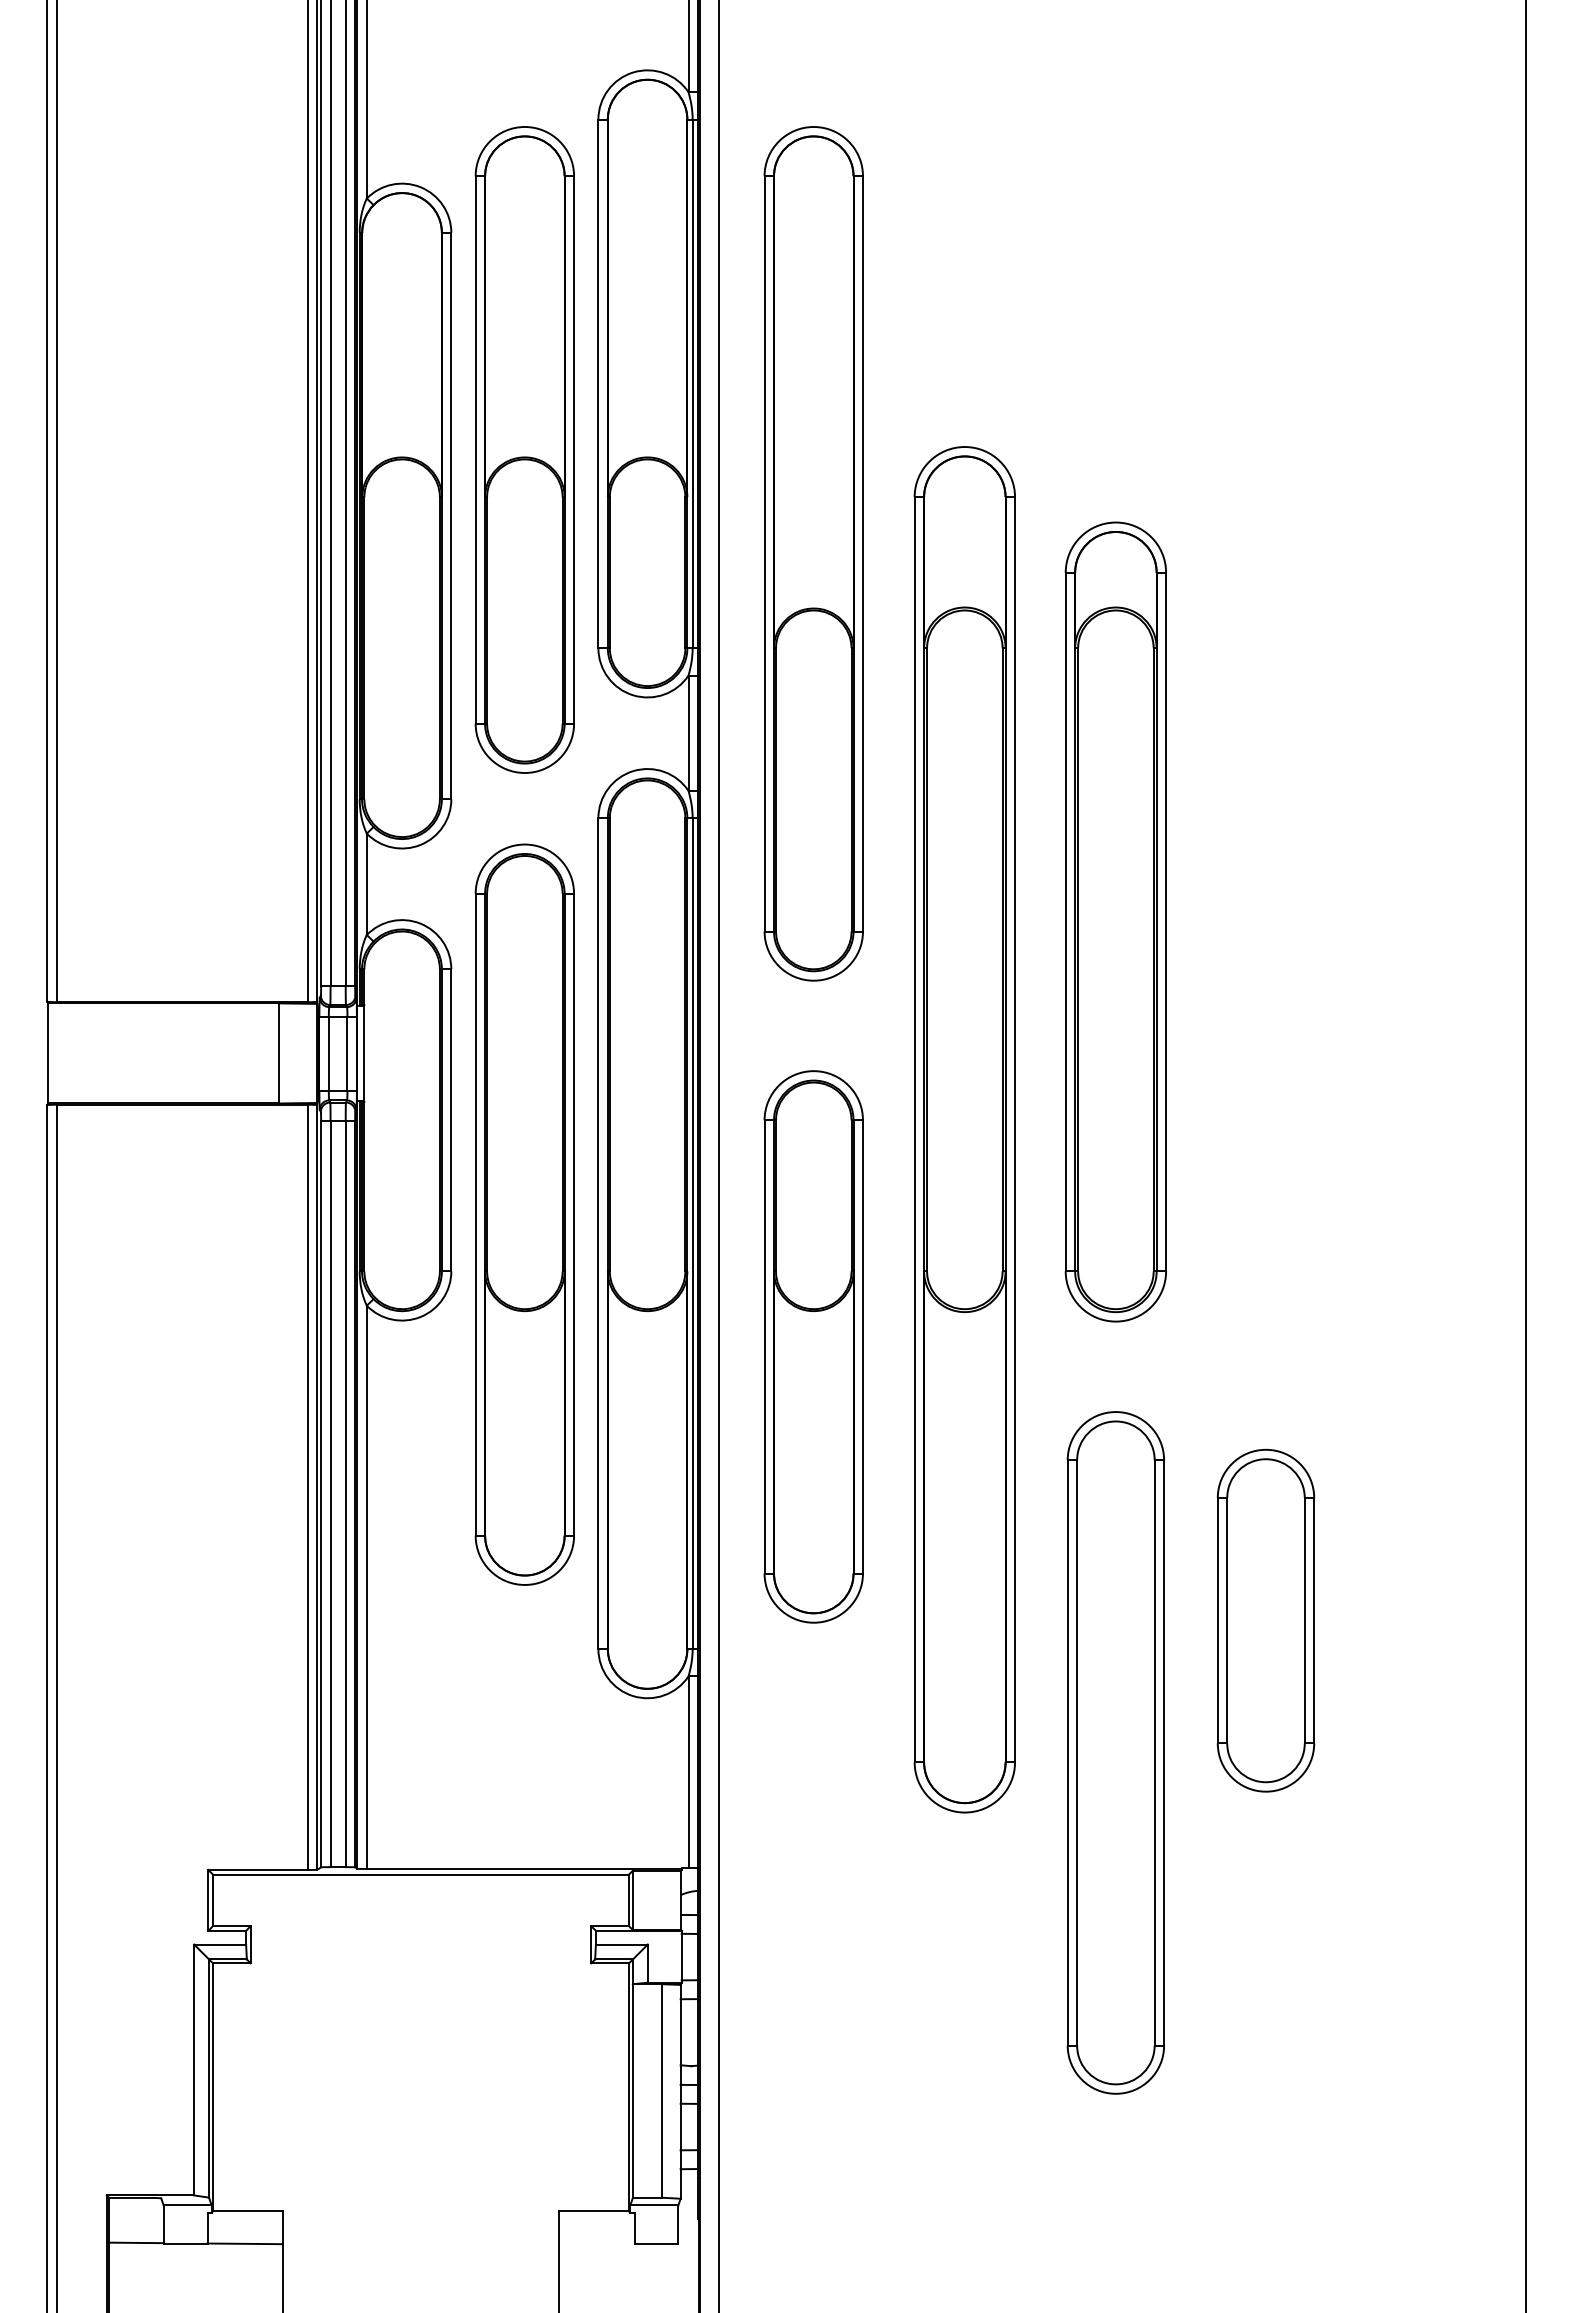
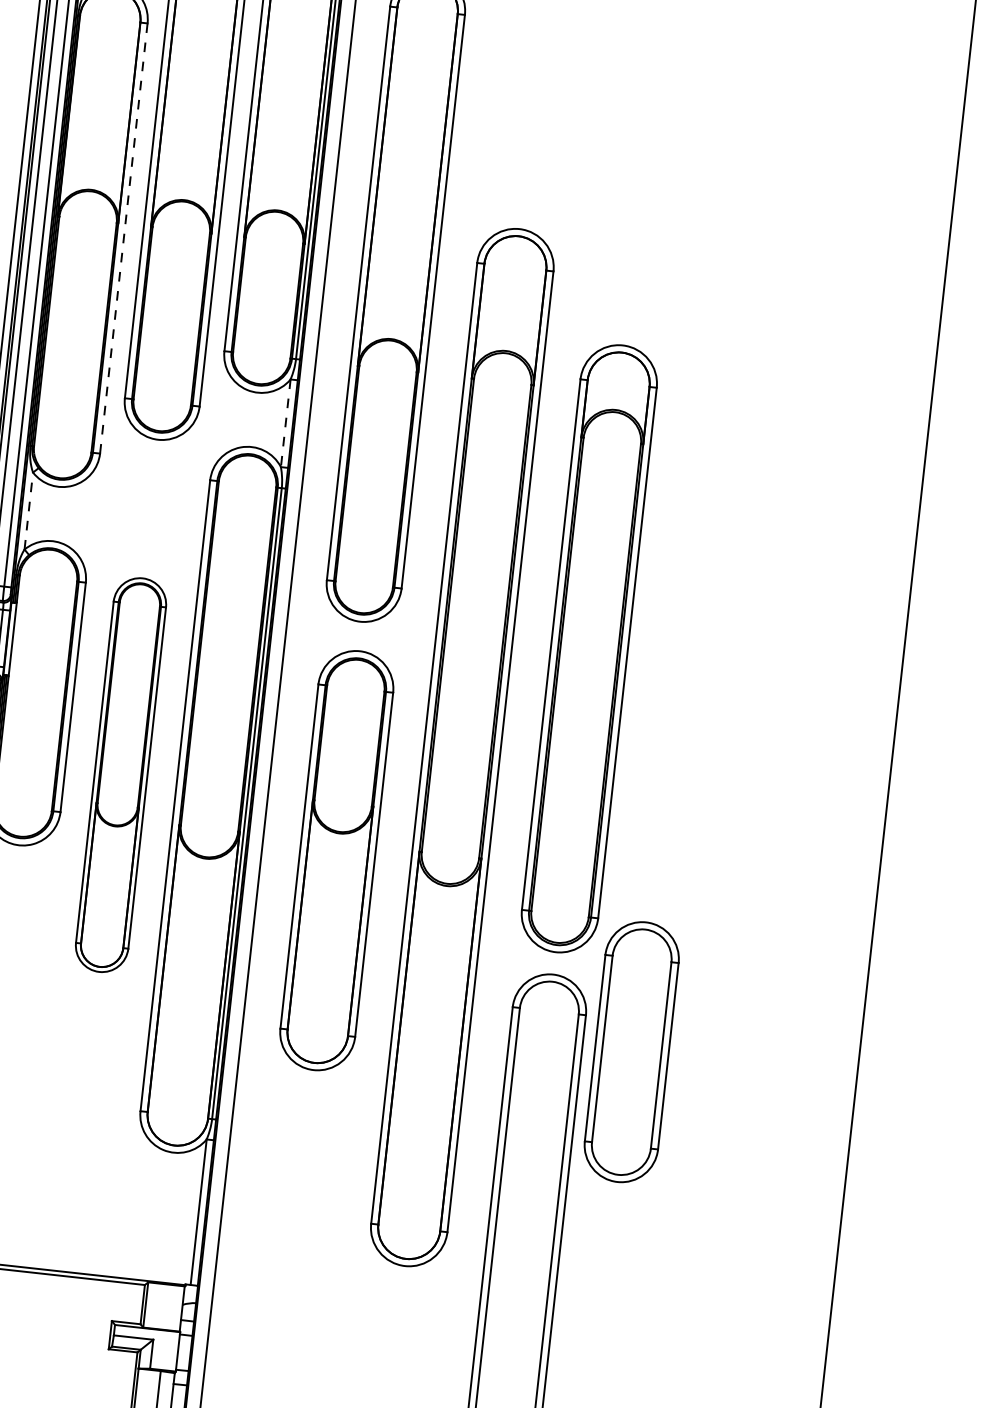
line: (451, 516) -> (123, 238), solid -> dashed
line: (688, 733) -> (285, 423), solid -> dashed
line: (366, 884) -> (28, 511), solid -> dashed
part: (1115, 921) -> (589, 648), moved
part: (524, 1214) -> (120, 775), size x0.7
part: (813, 1346) -> (336, 860), moved
part: (1265, 1620) -> (631, 1051), moved

